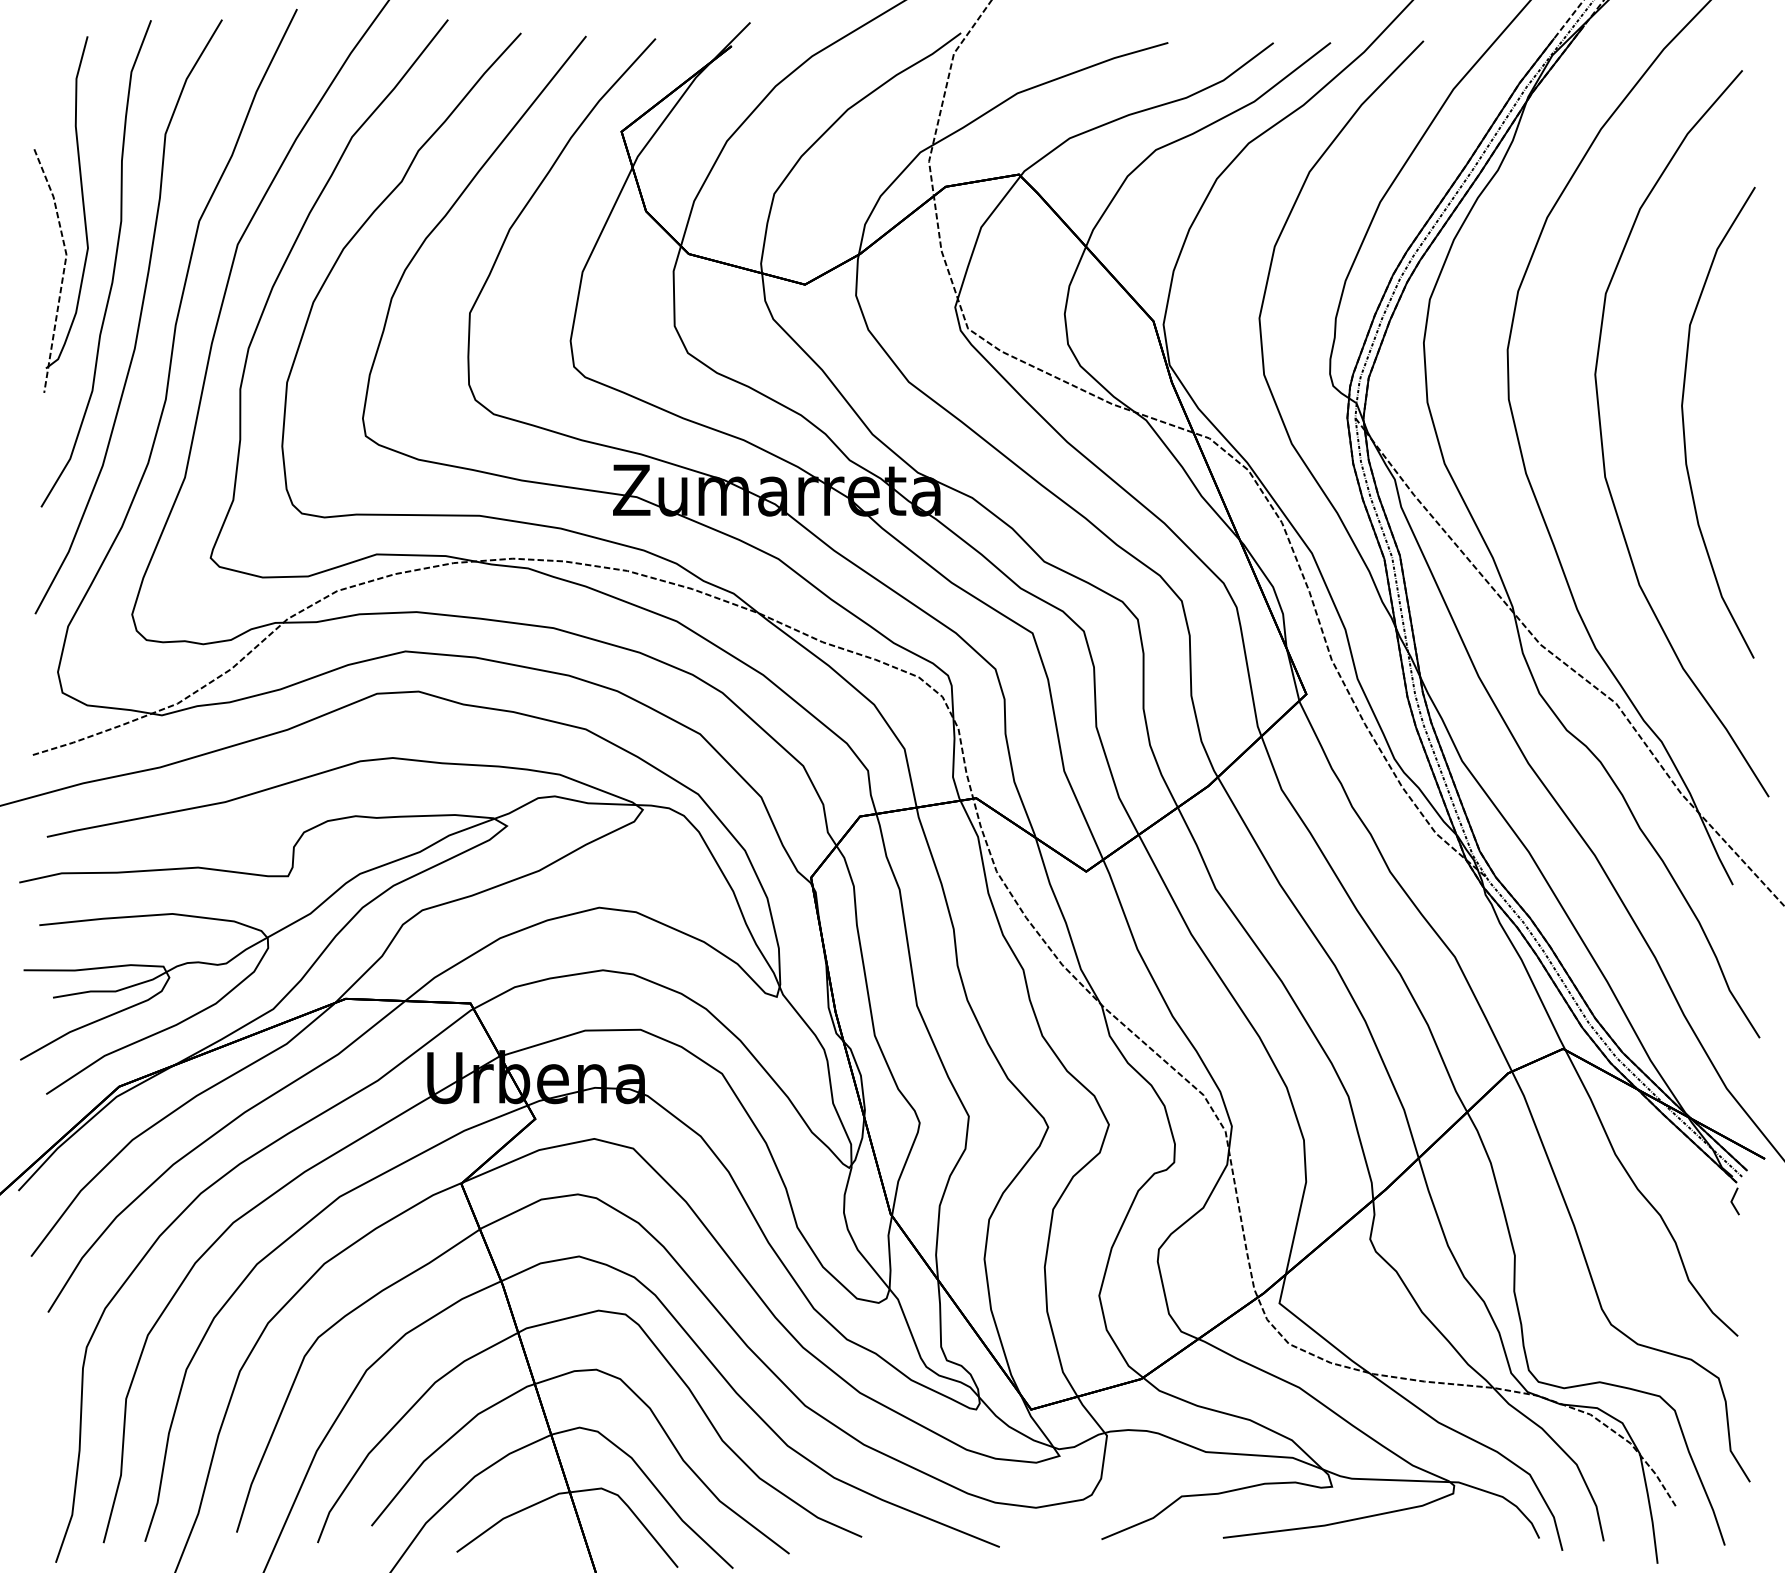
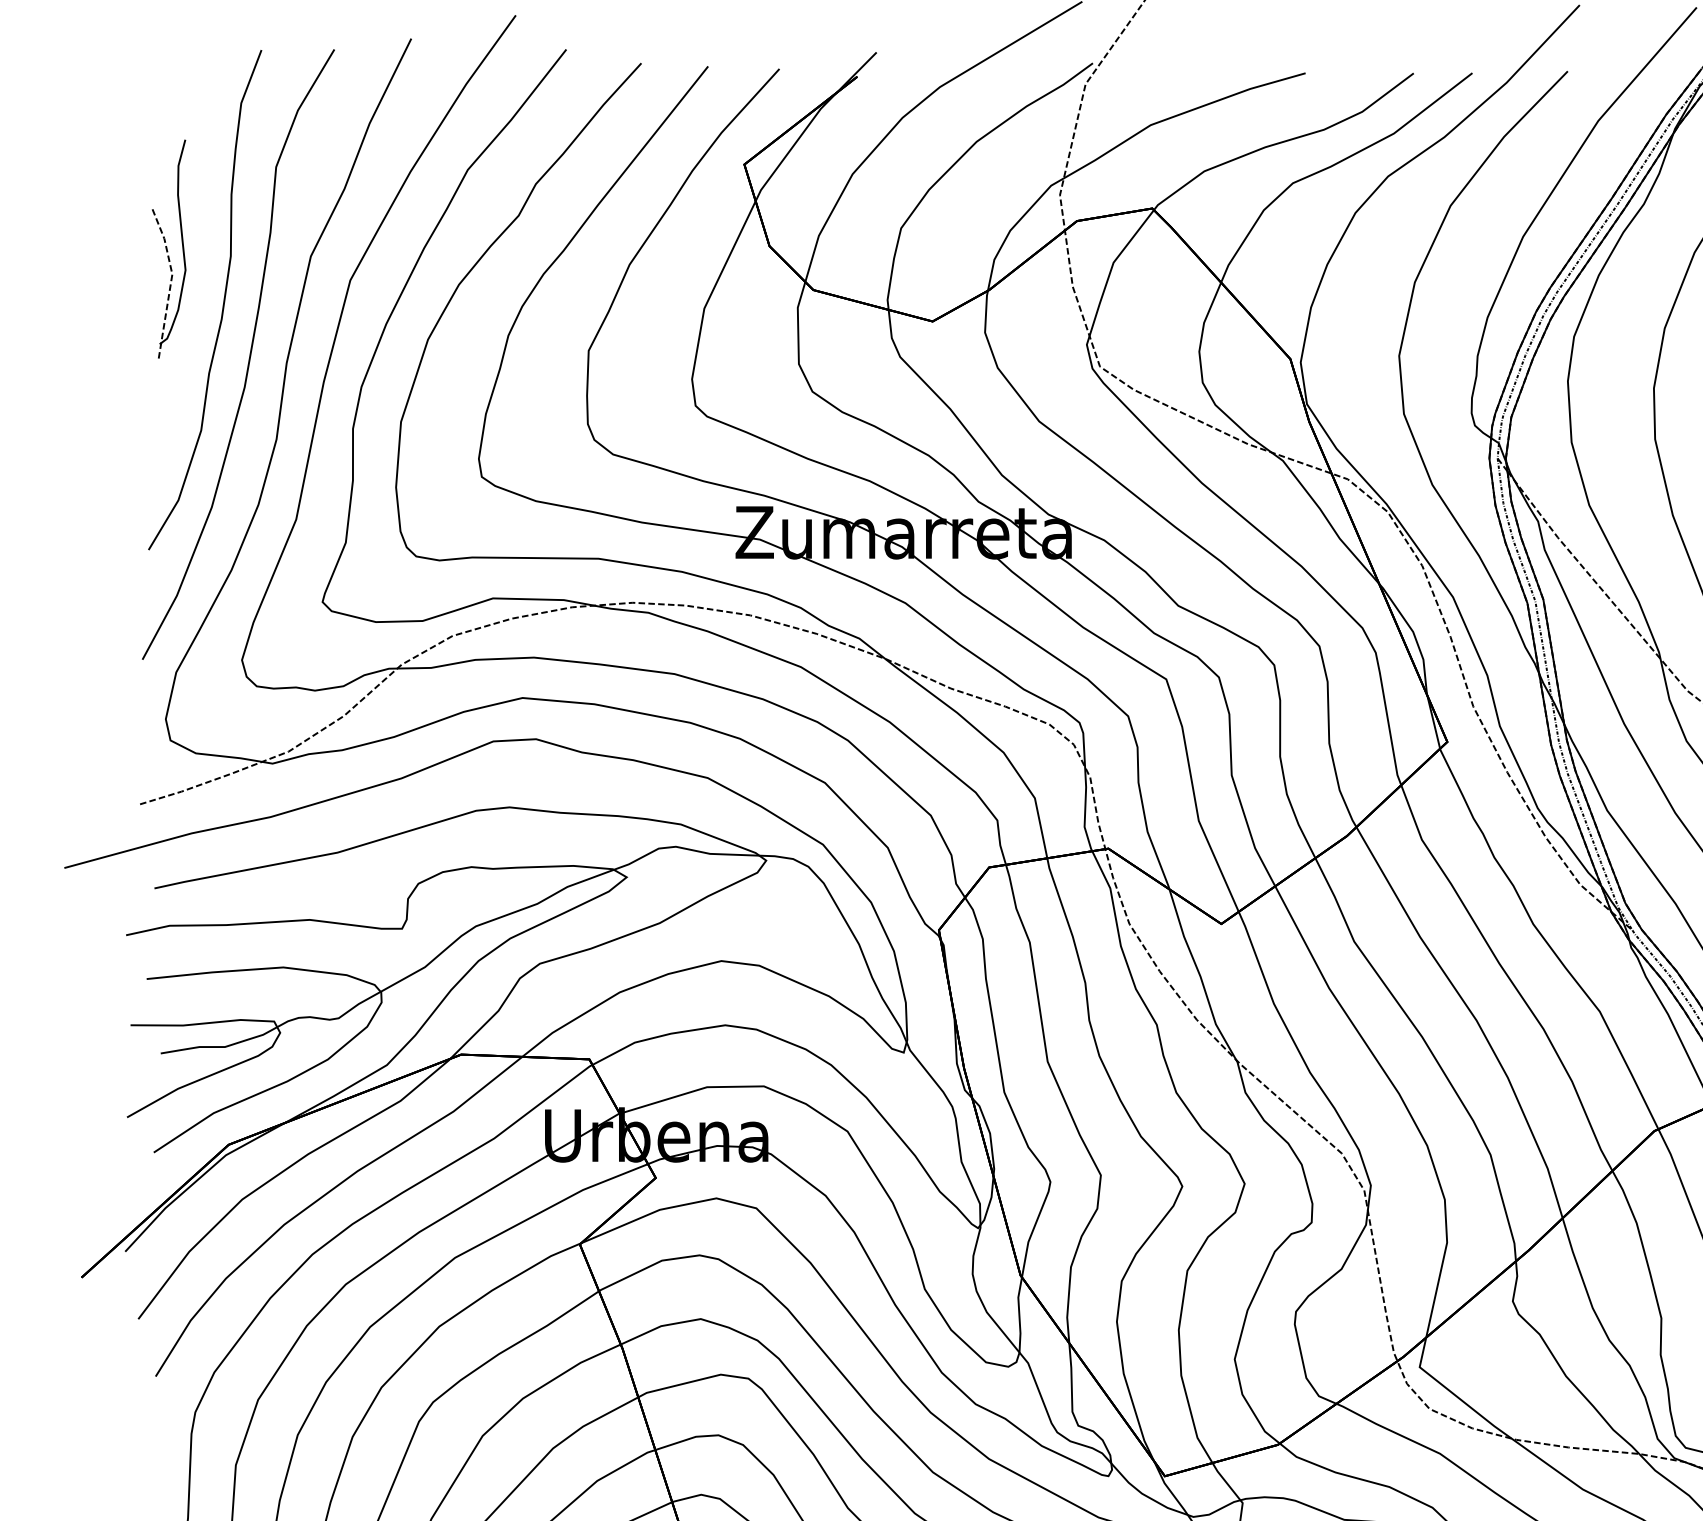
part: (60, 214) -> (168, 249), size x0.6

